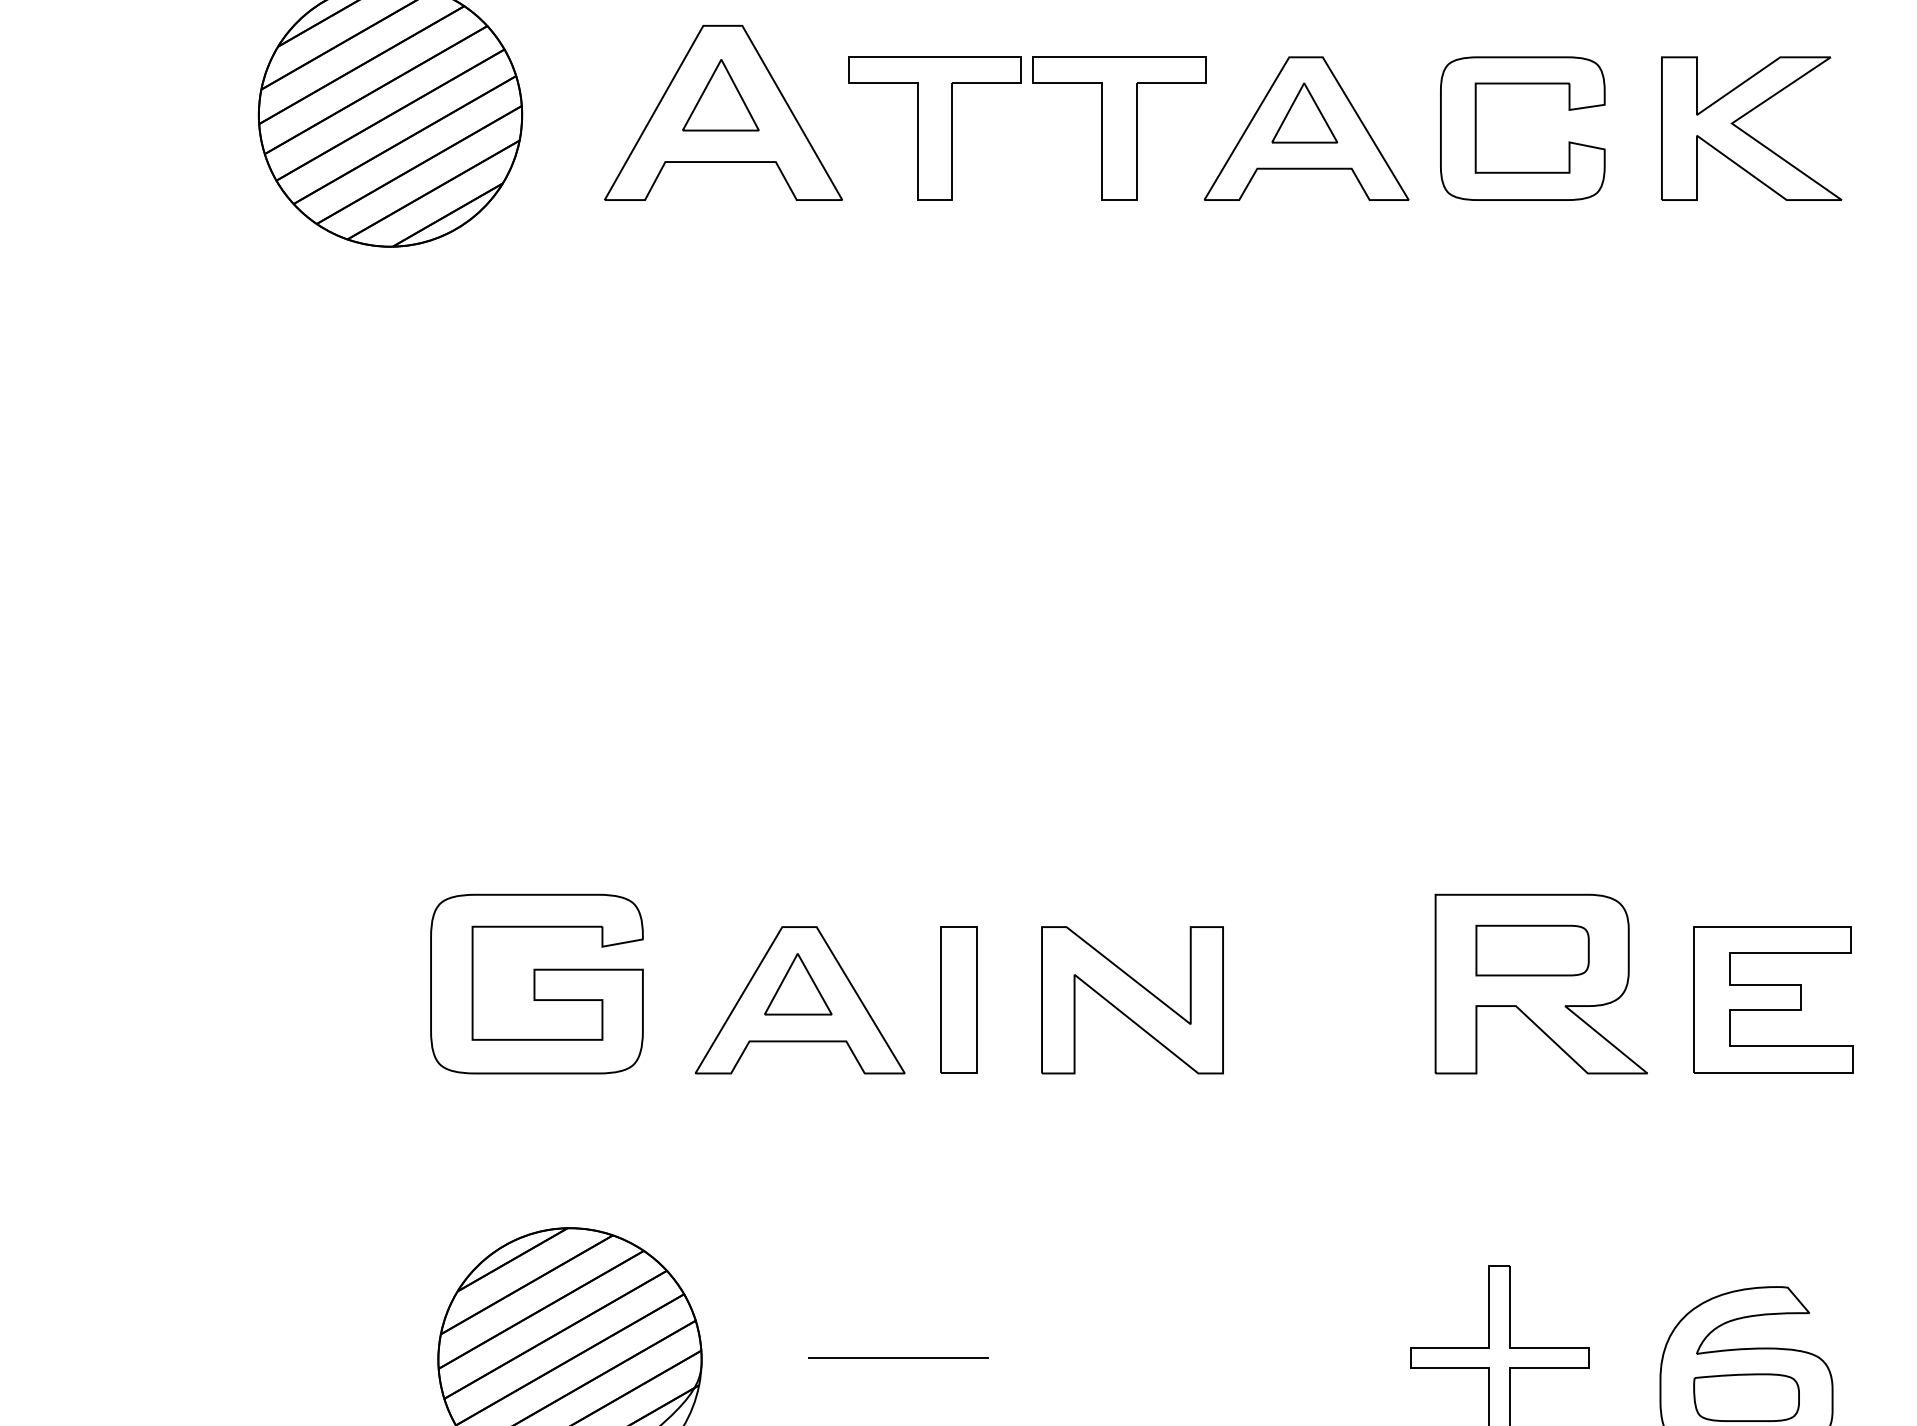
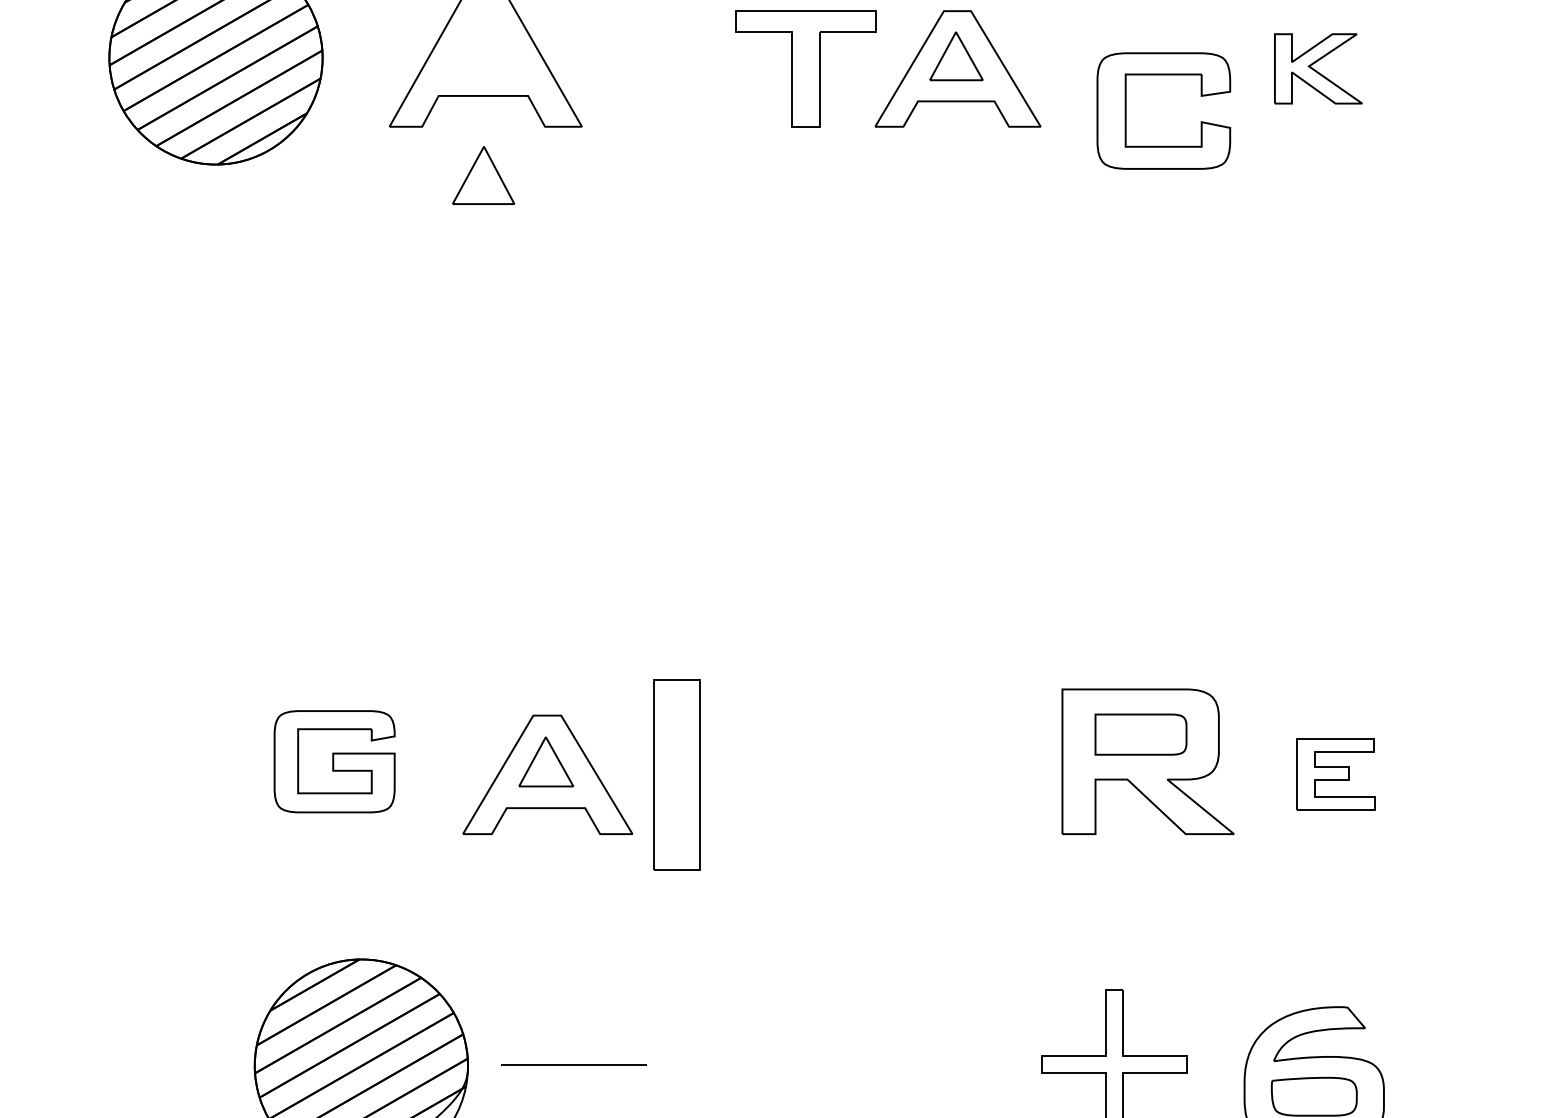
part: (720, 95) -> (483, 175), moved
part: (934, 128) -> (656, 68), removed
part: (1751, 128) -> (1318, 68), size x0.6
part: (1522, 171) -> (1163, 145), moved
part: (536, 983) -> (334, 761), size x0.7
part: (958, 999) -> (676, 774), size x1.6
part: (1773, 999) -> (1336, 774), size x0.6
part: (1132, 1000) -> (816, 775), removed
line: (898, 1357) -> (573, 1064), moved

